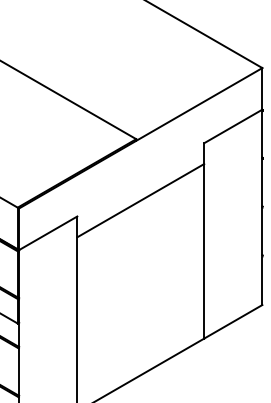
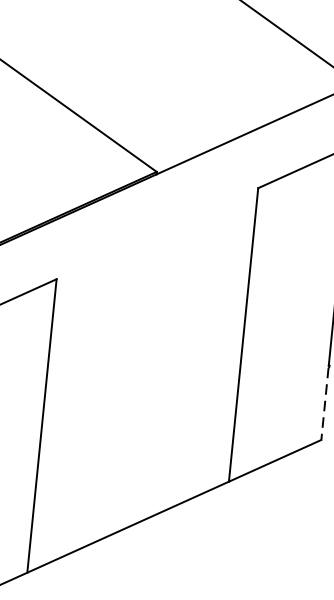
line: (140, 200) -> (153, 264), removed
line: (262, 281) -> (325, 404), solid -> dashed

